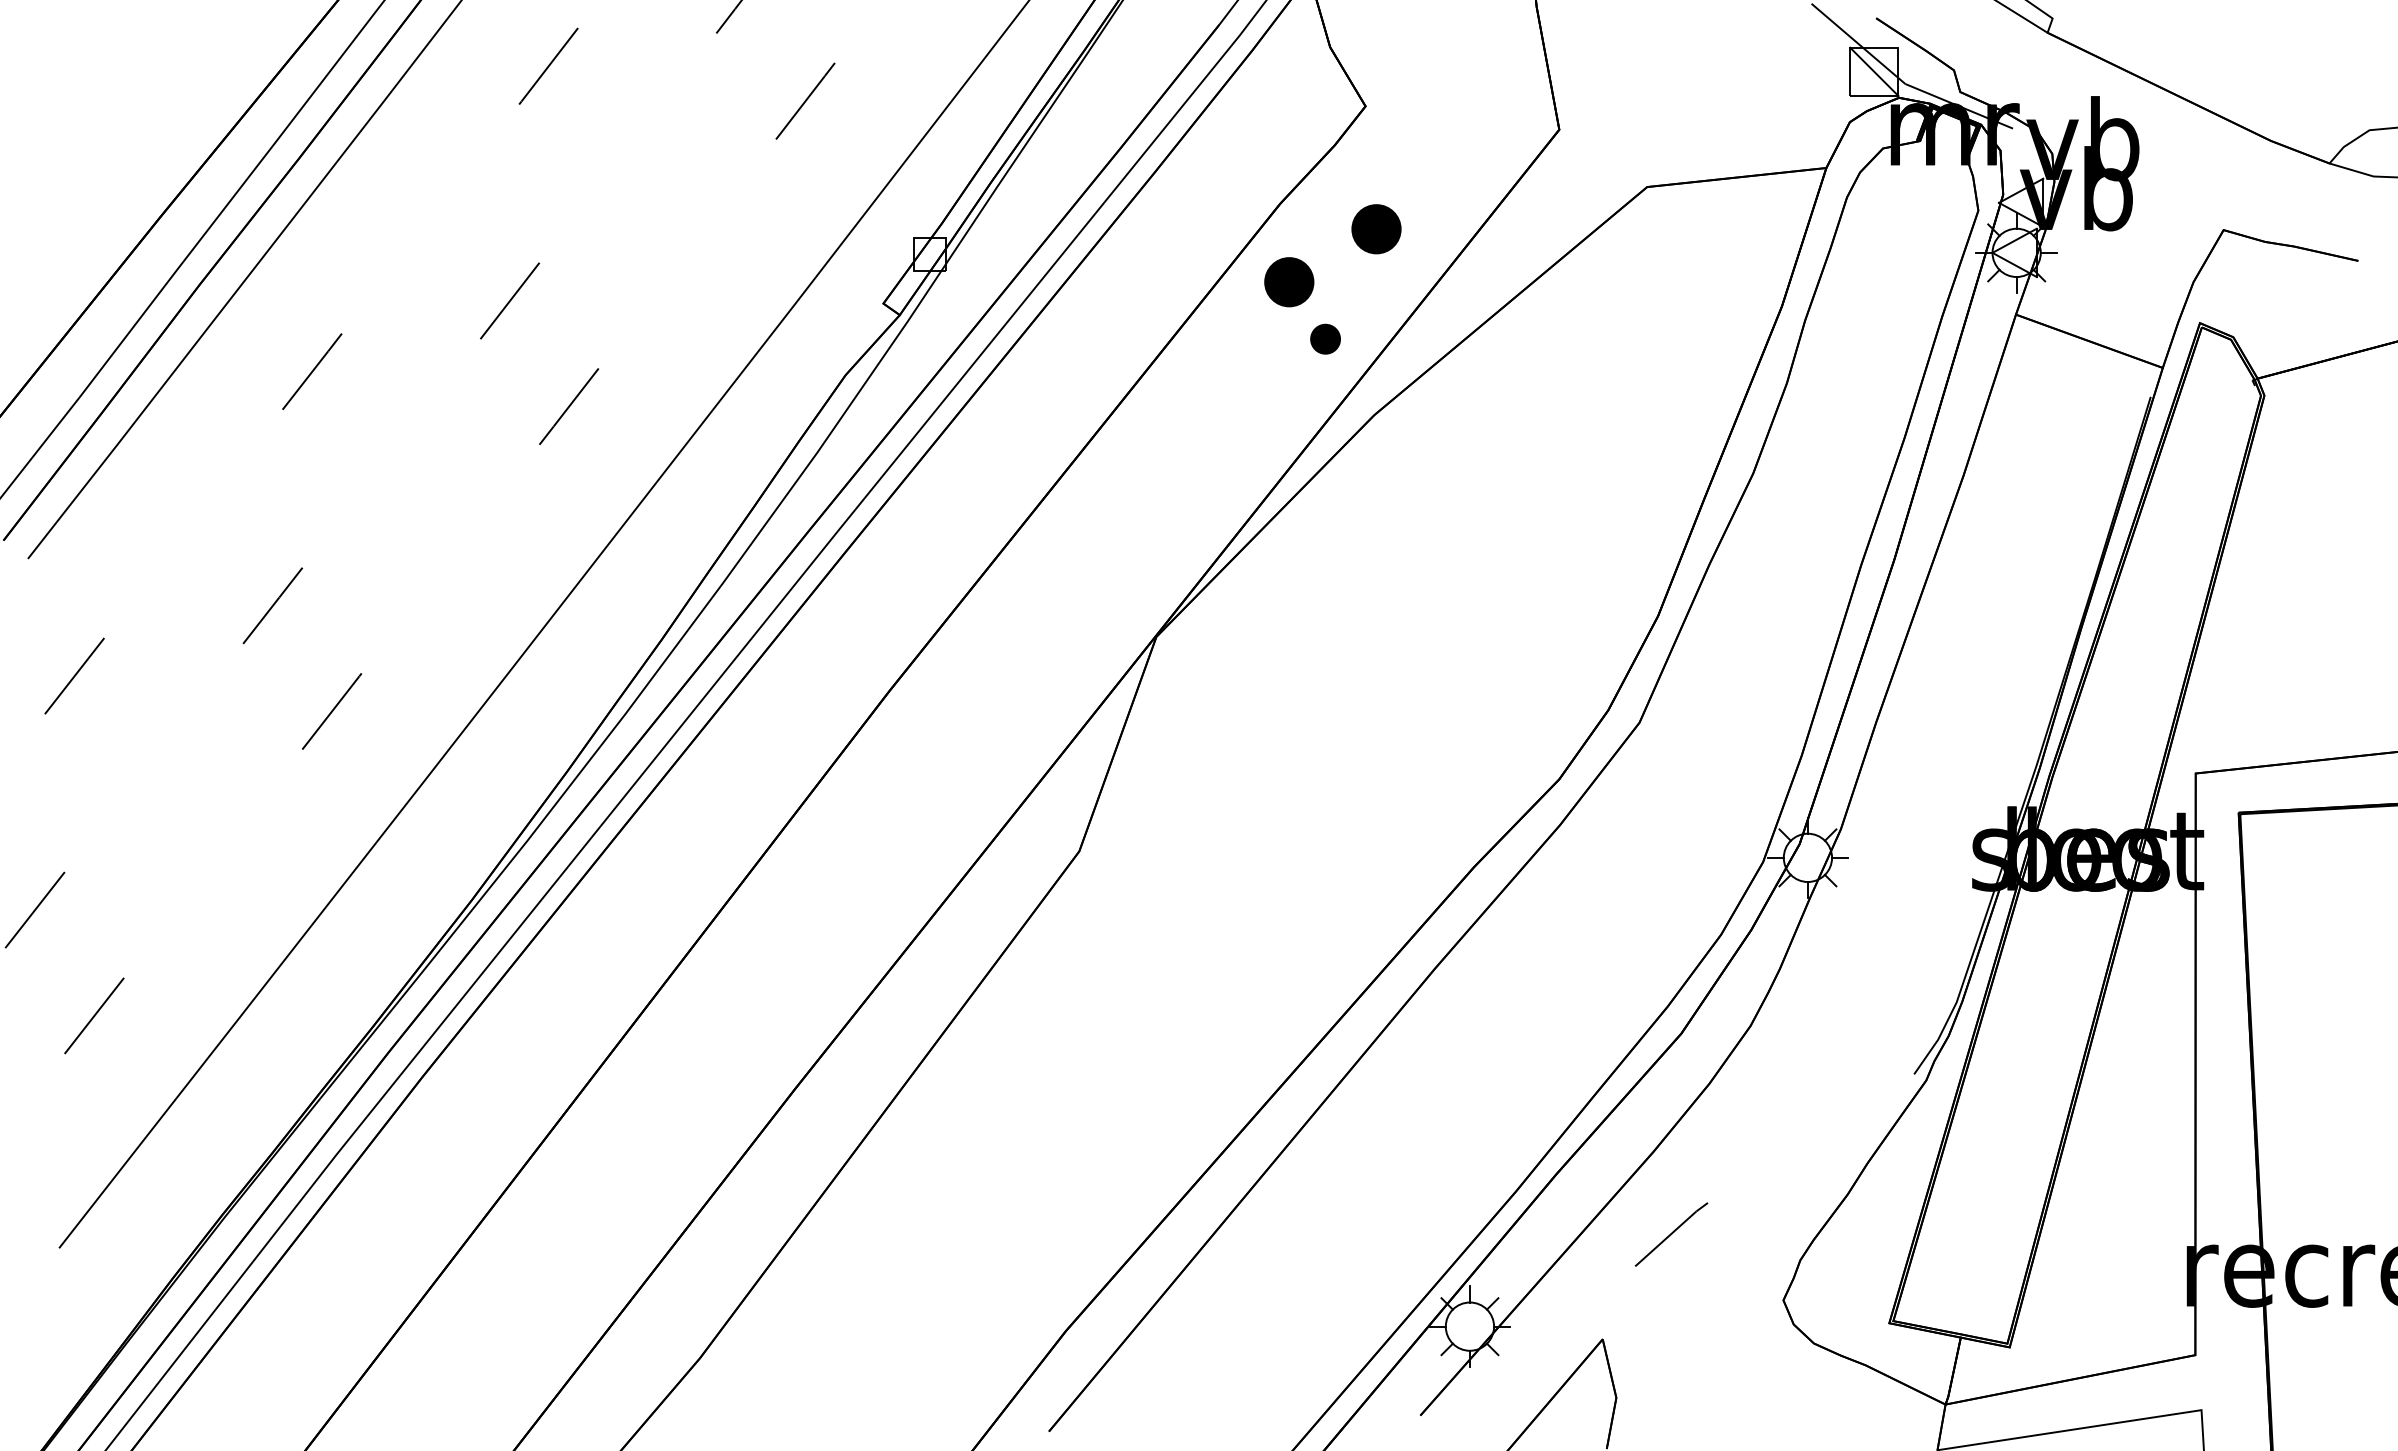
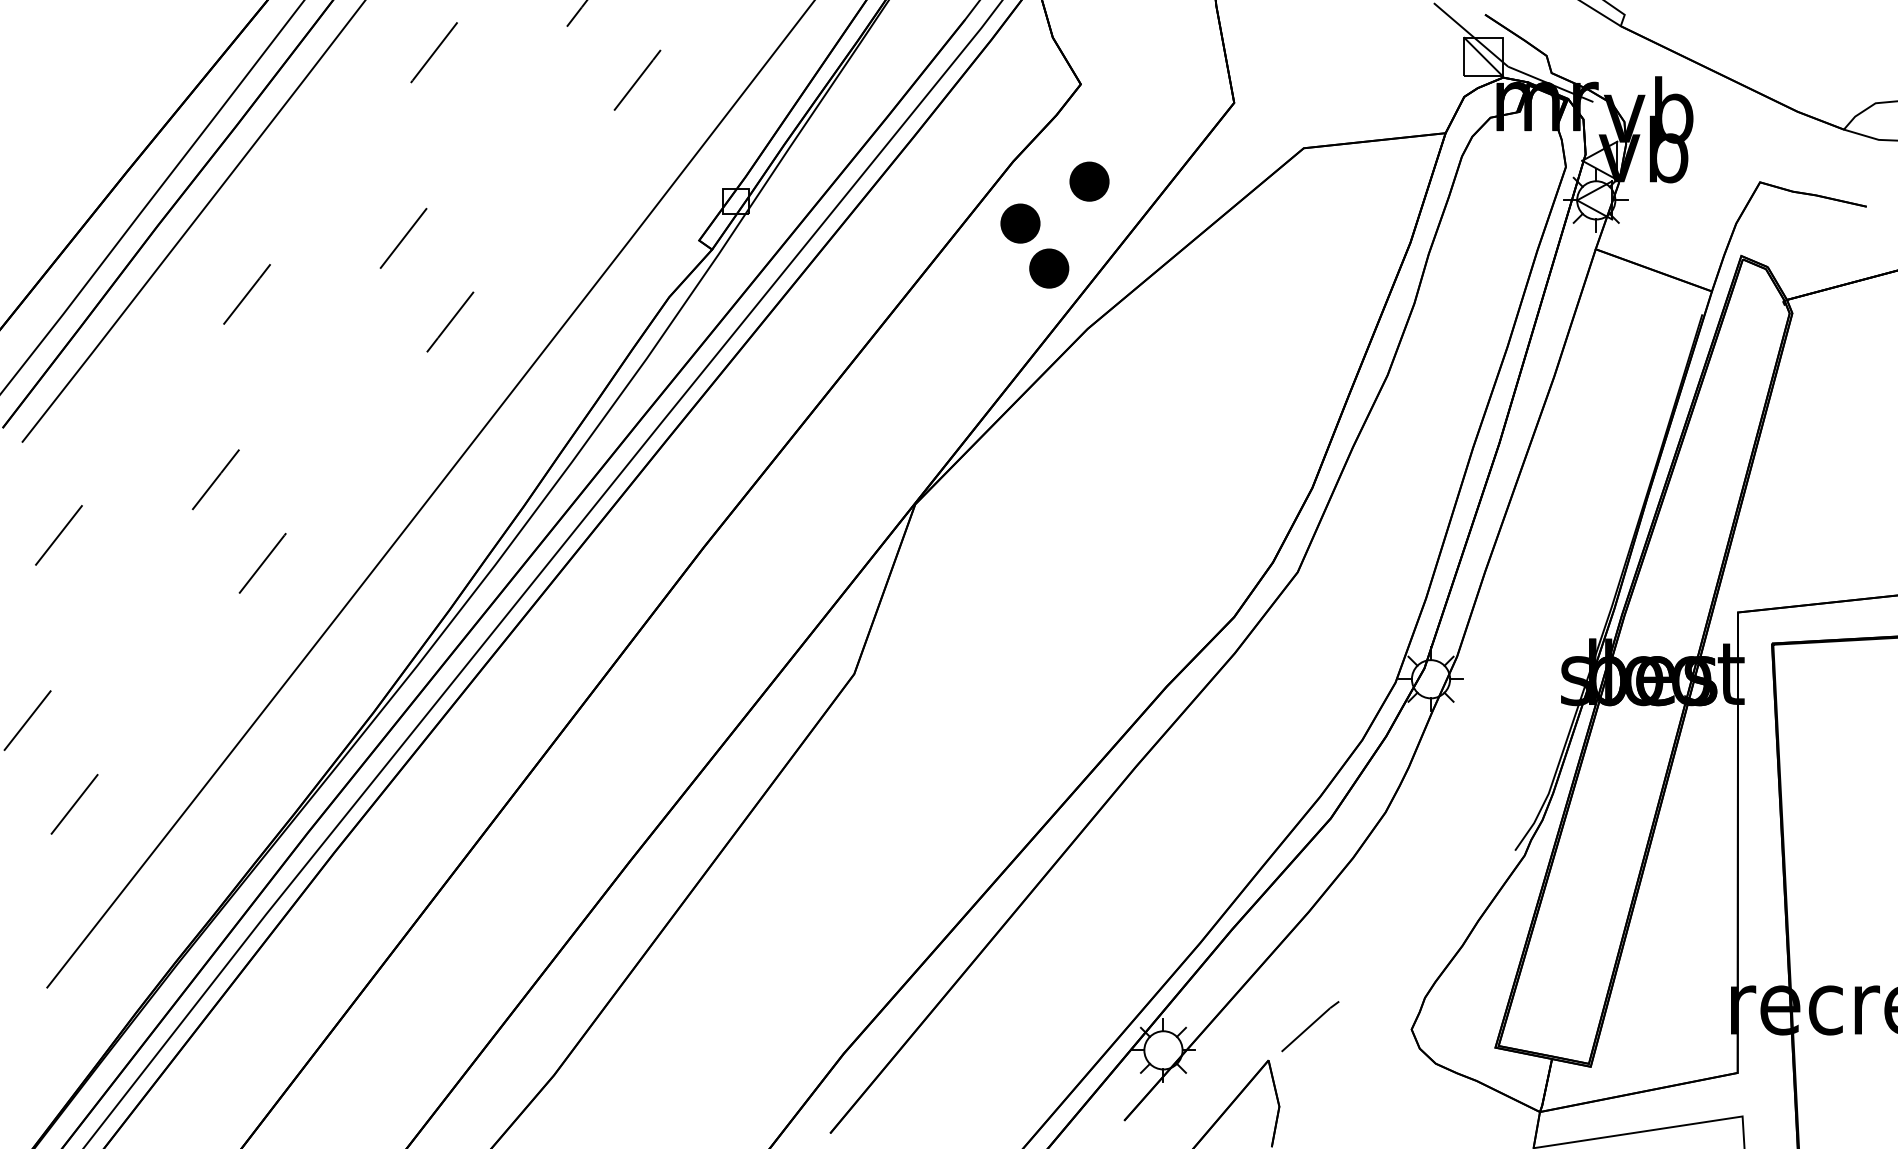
part: (1325, 339) -> (1049, 268), size x1.67
curve: (1671, 1234) -> (1310, 1026), moved

